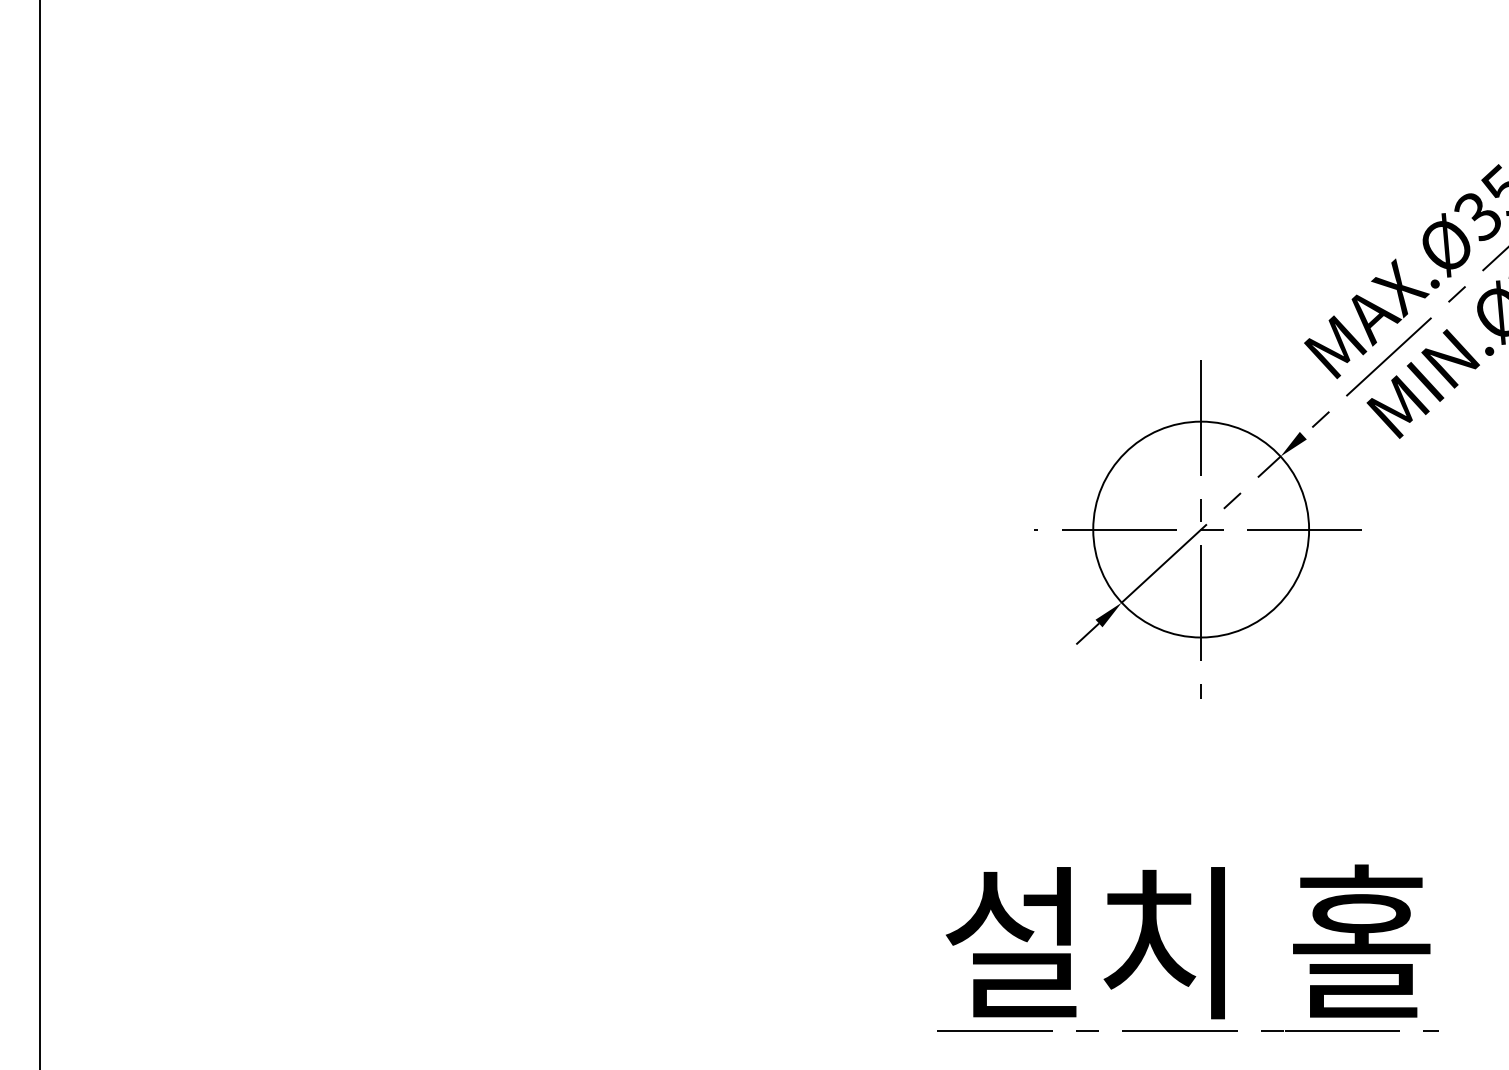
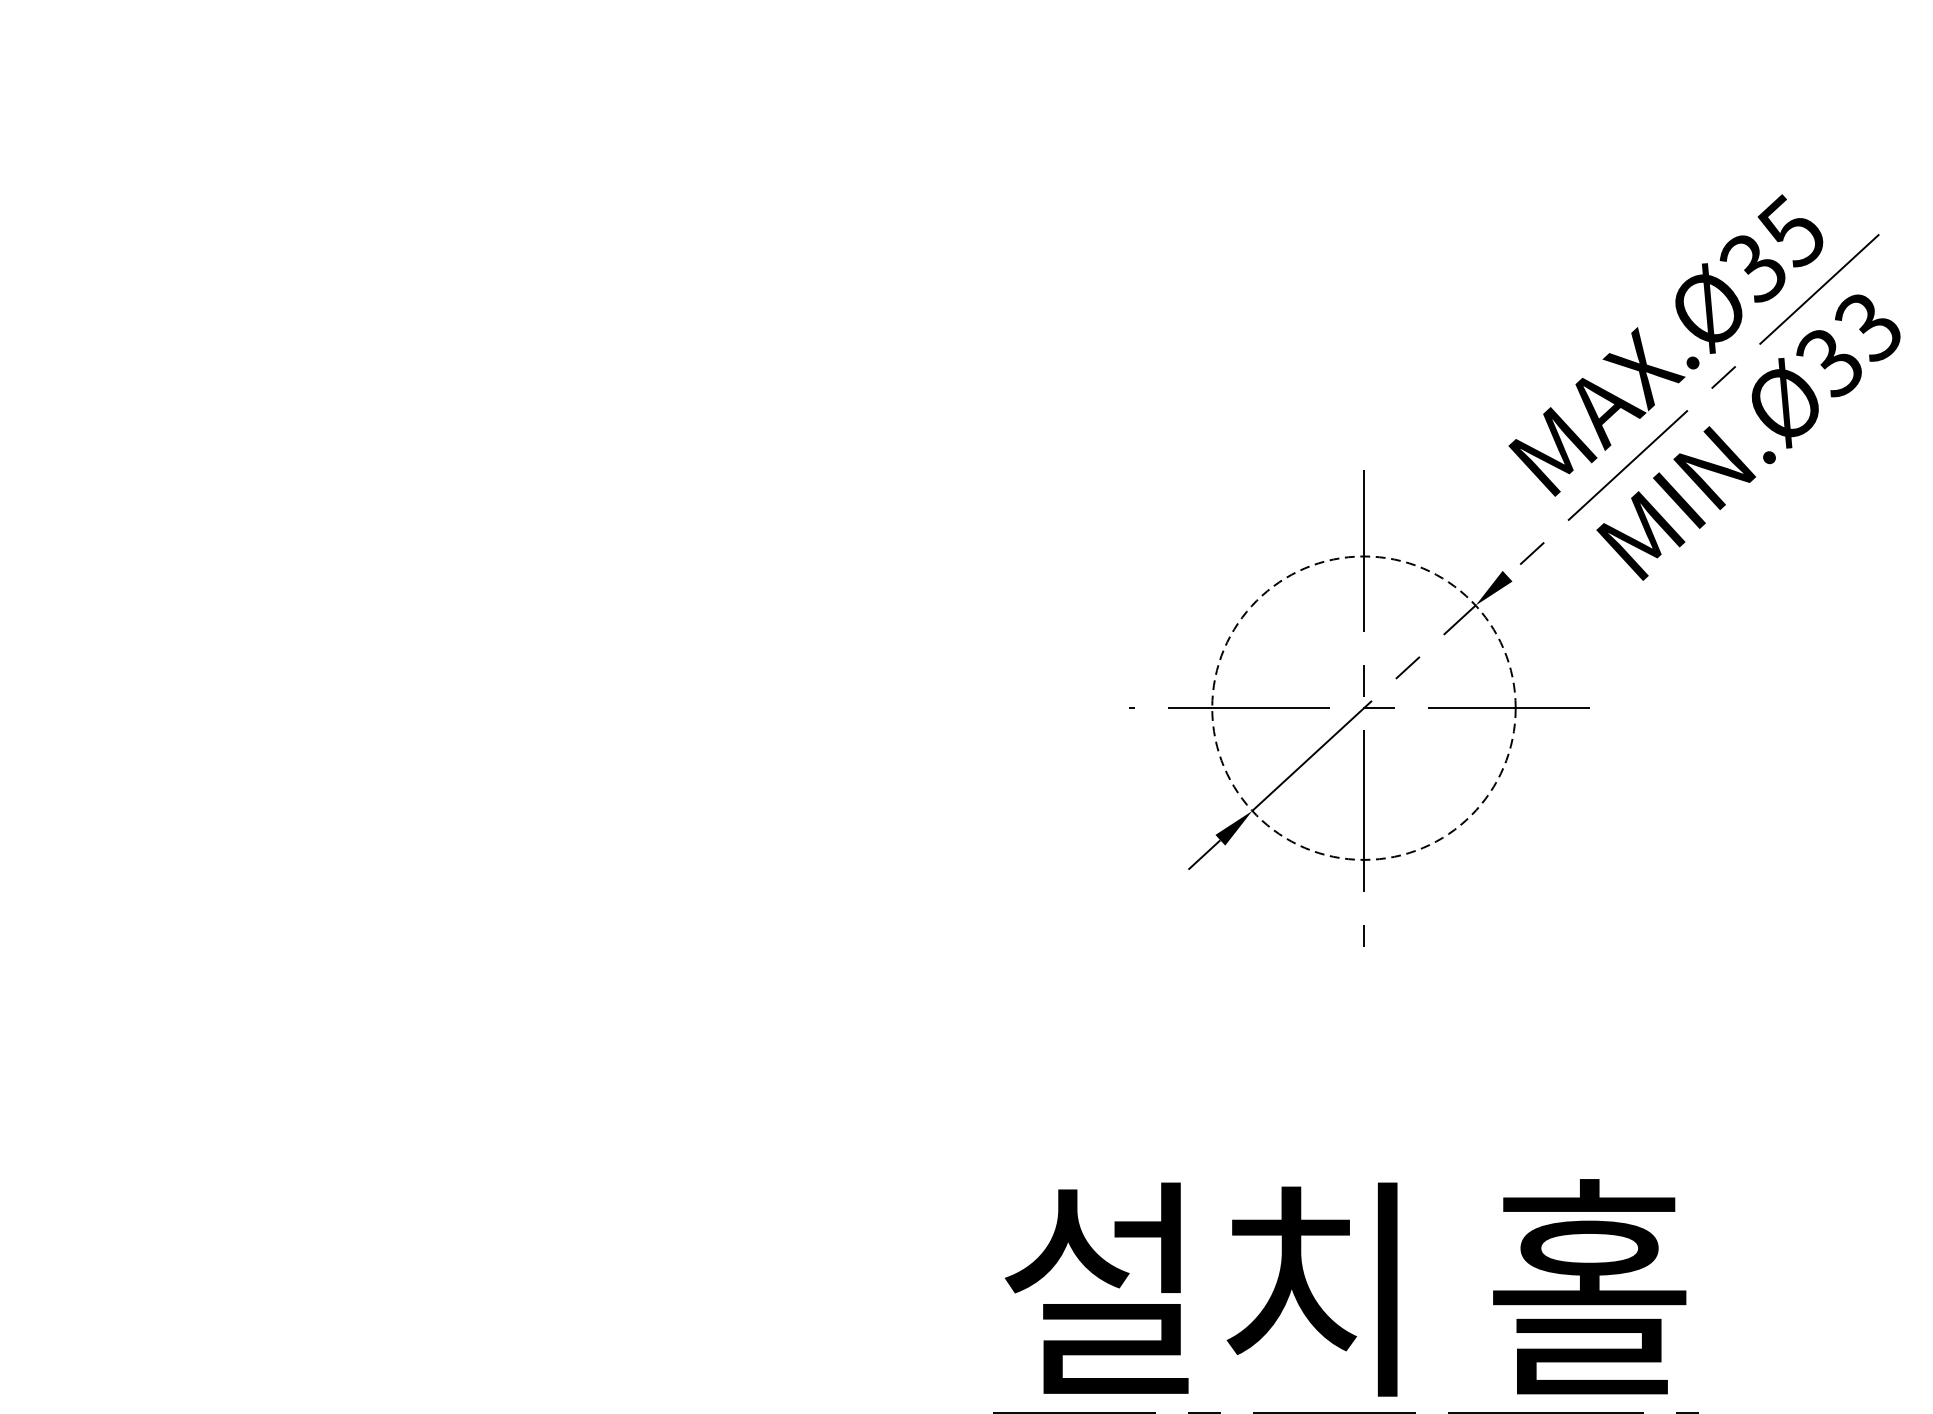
circle: (1201, 529) -> (1364, 708), solid -> dashed

